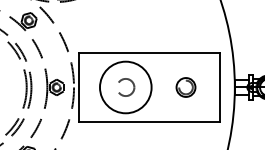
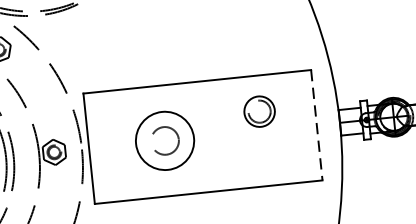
circle: (125, 87) -> (164, 140), size x0.7
part: (185, 87) -> (258, 111), moved
line: (220, 87) -> (316, 125), solid -> dashed

